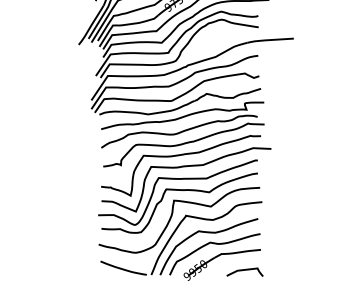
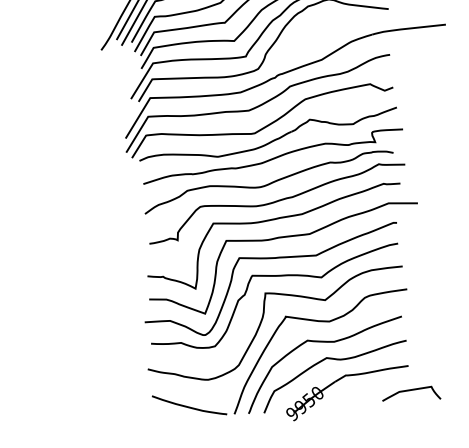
curve: (244, 270) -> (410, 391), moved

